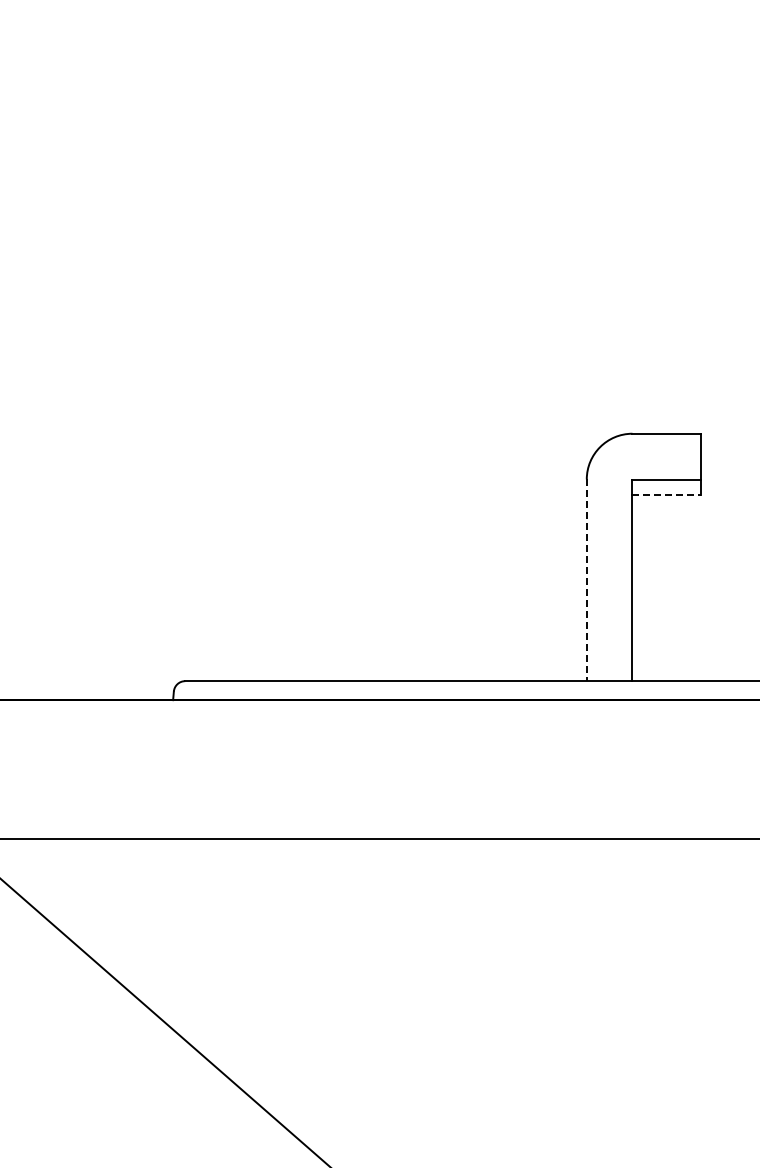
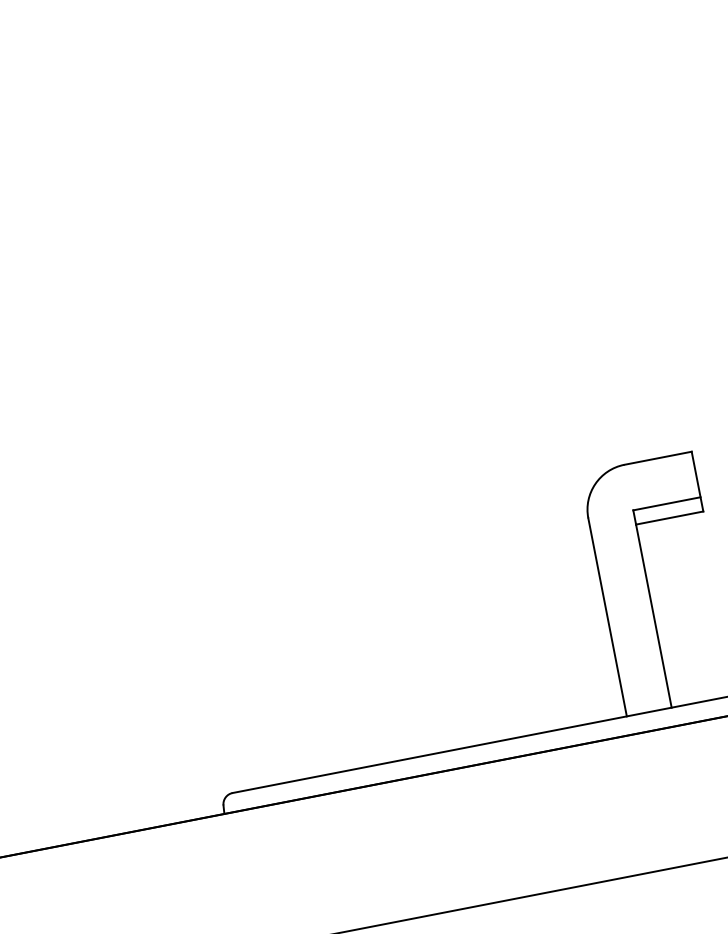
line: (667, 494) -> (670, 517), dashed -> solid
line: (586, 580) -> (607, 617), dashed -> solid

